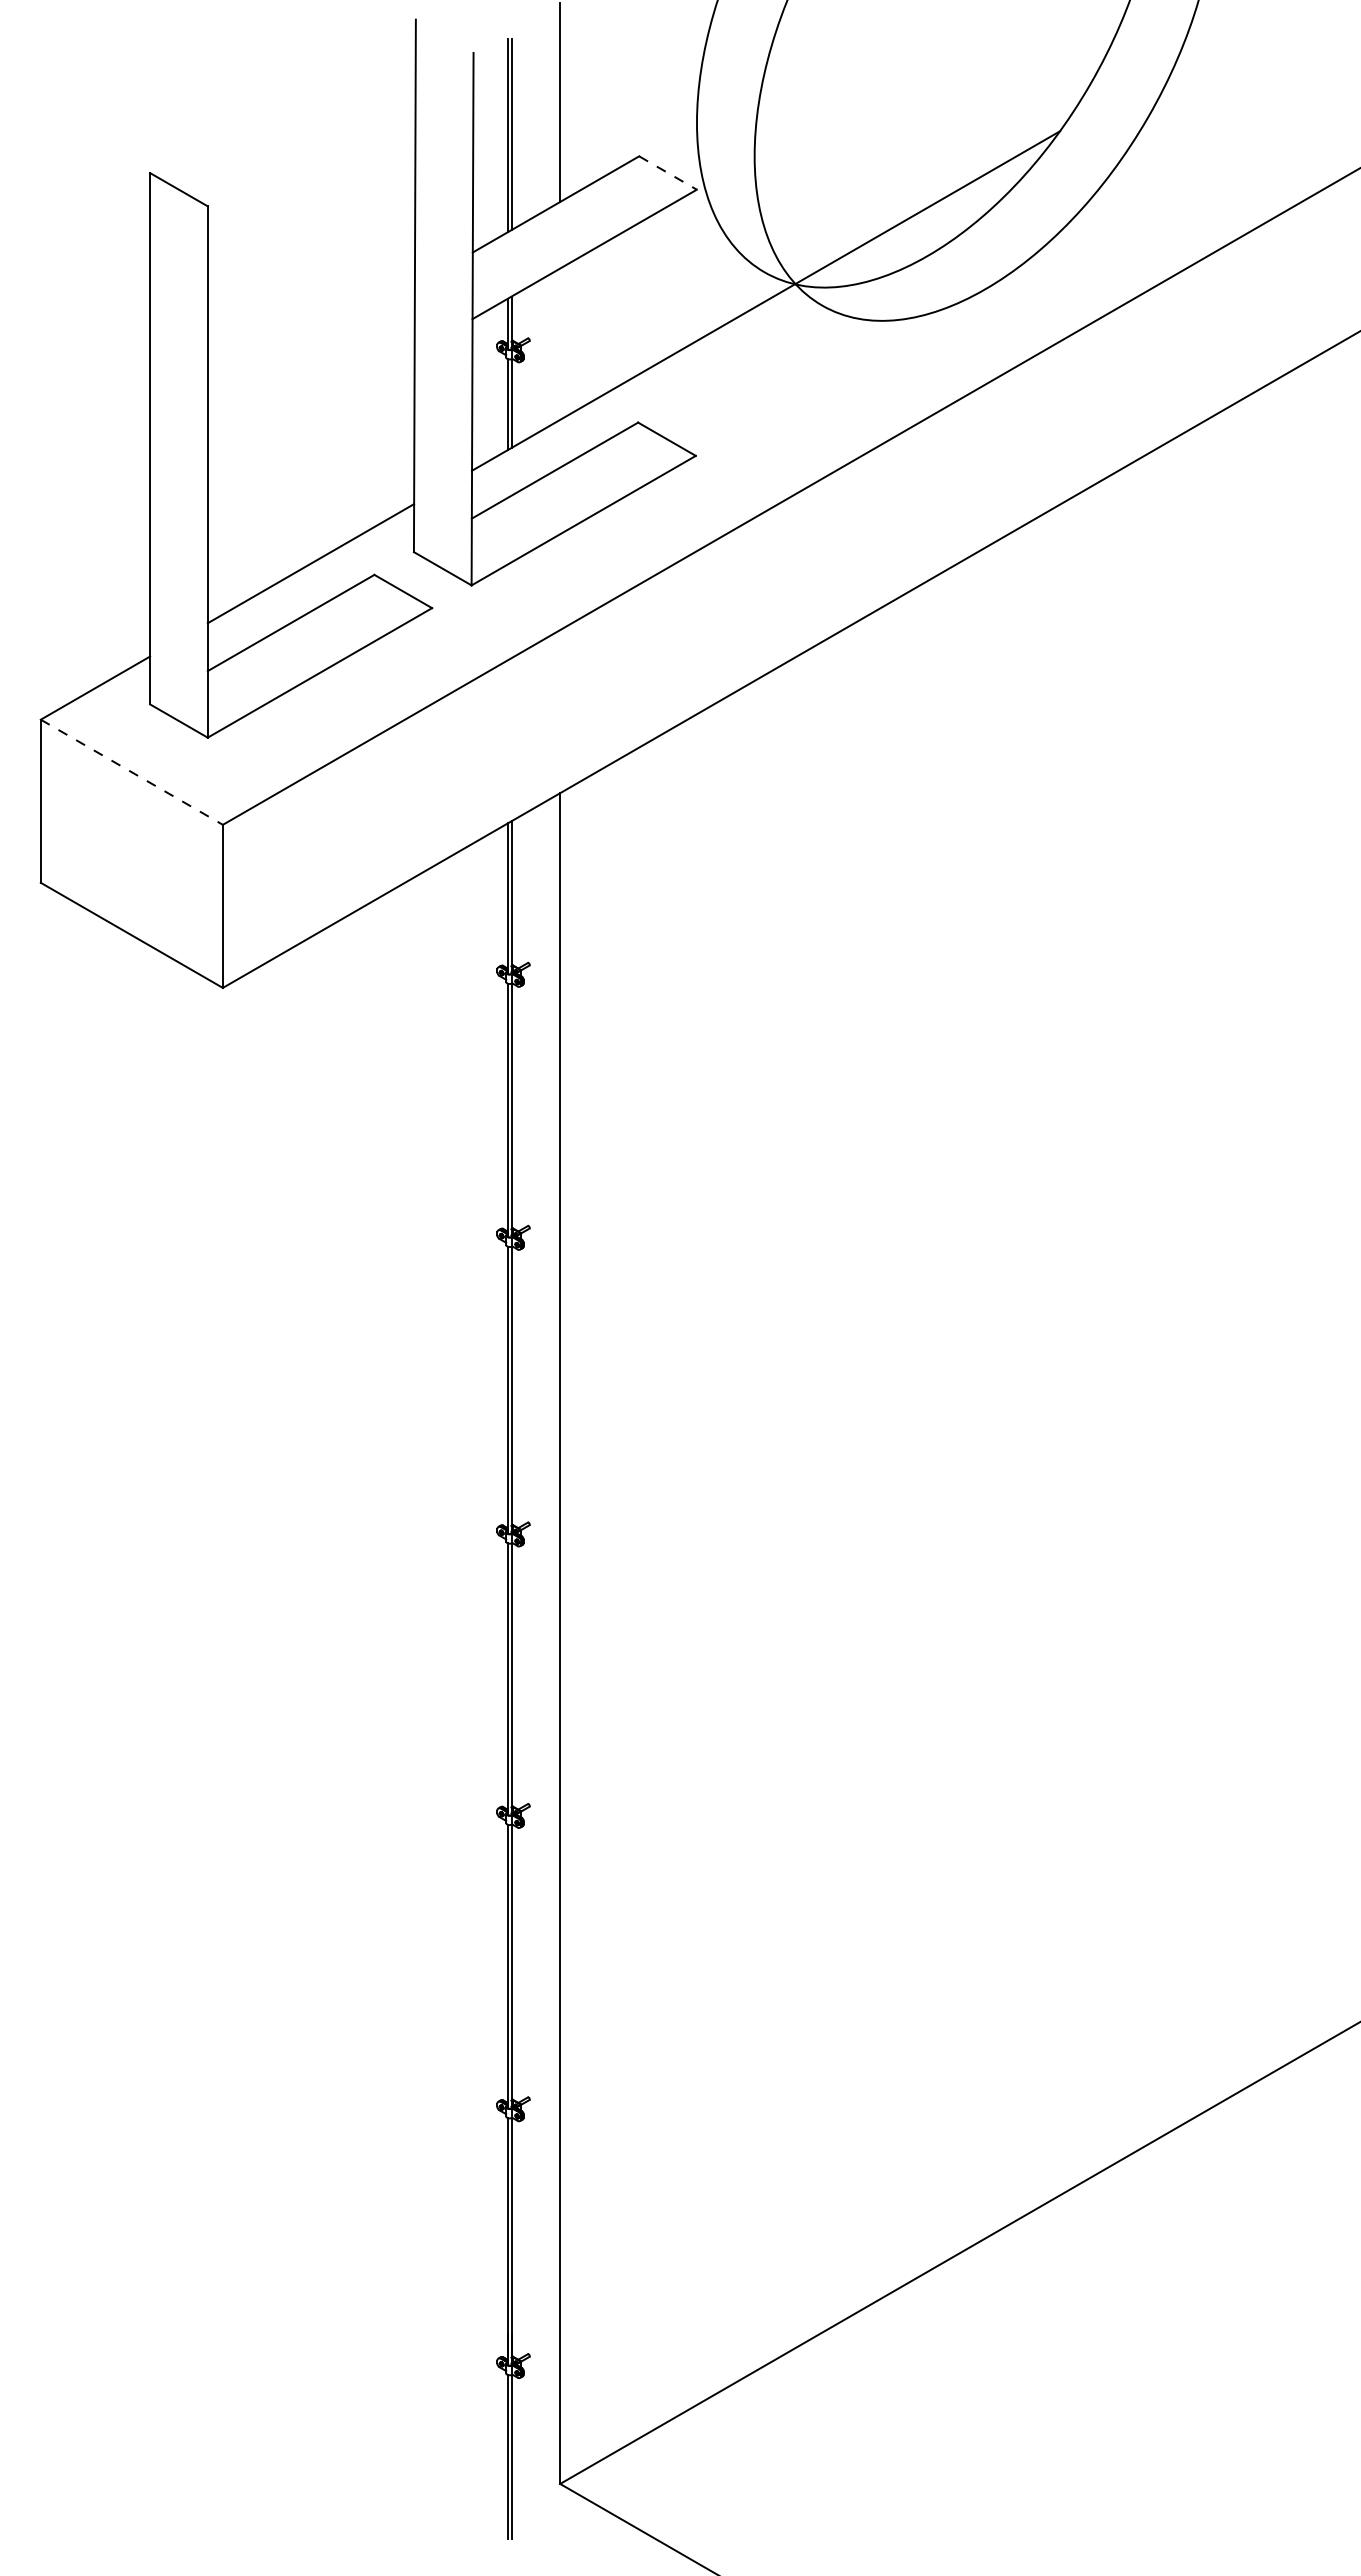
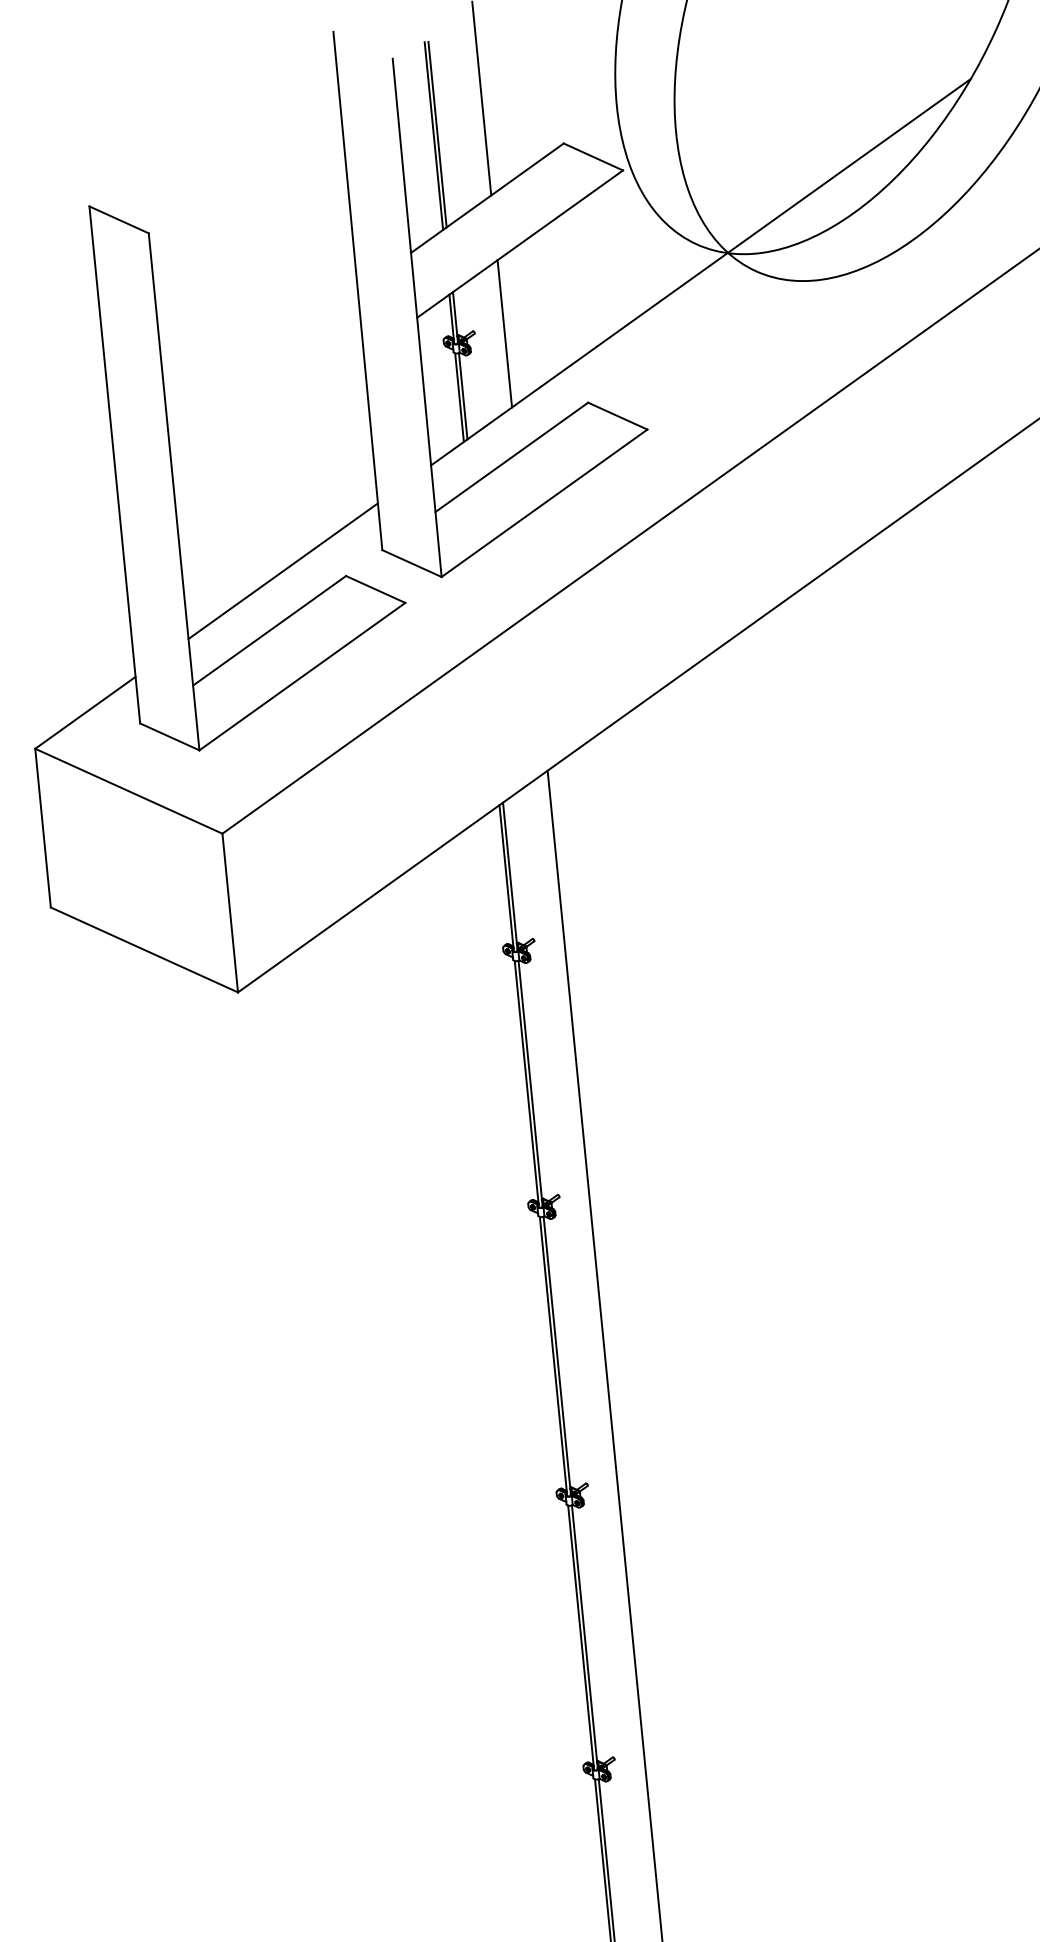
line: (668, 173) -> (593, 157), dashed -> solid
line: (560, 343) -> (505, 333), added
line: (132, 772) -> (129, 791), dashed -> solid

